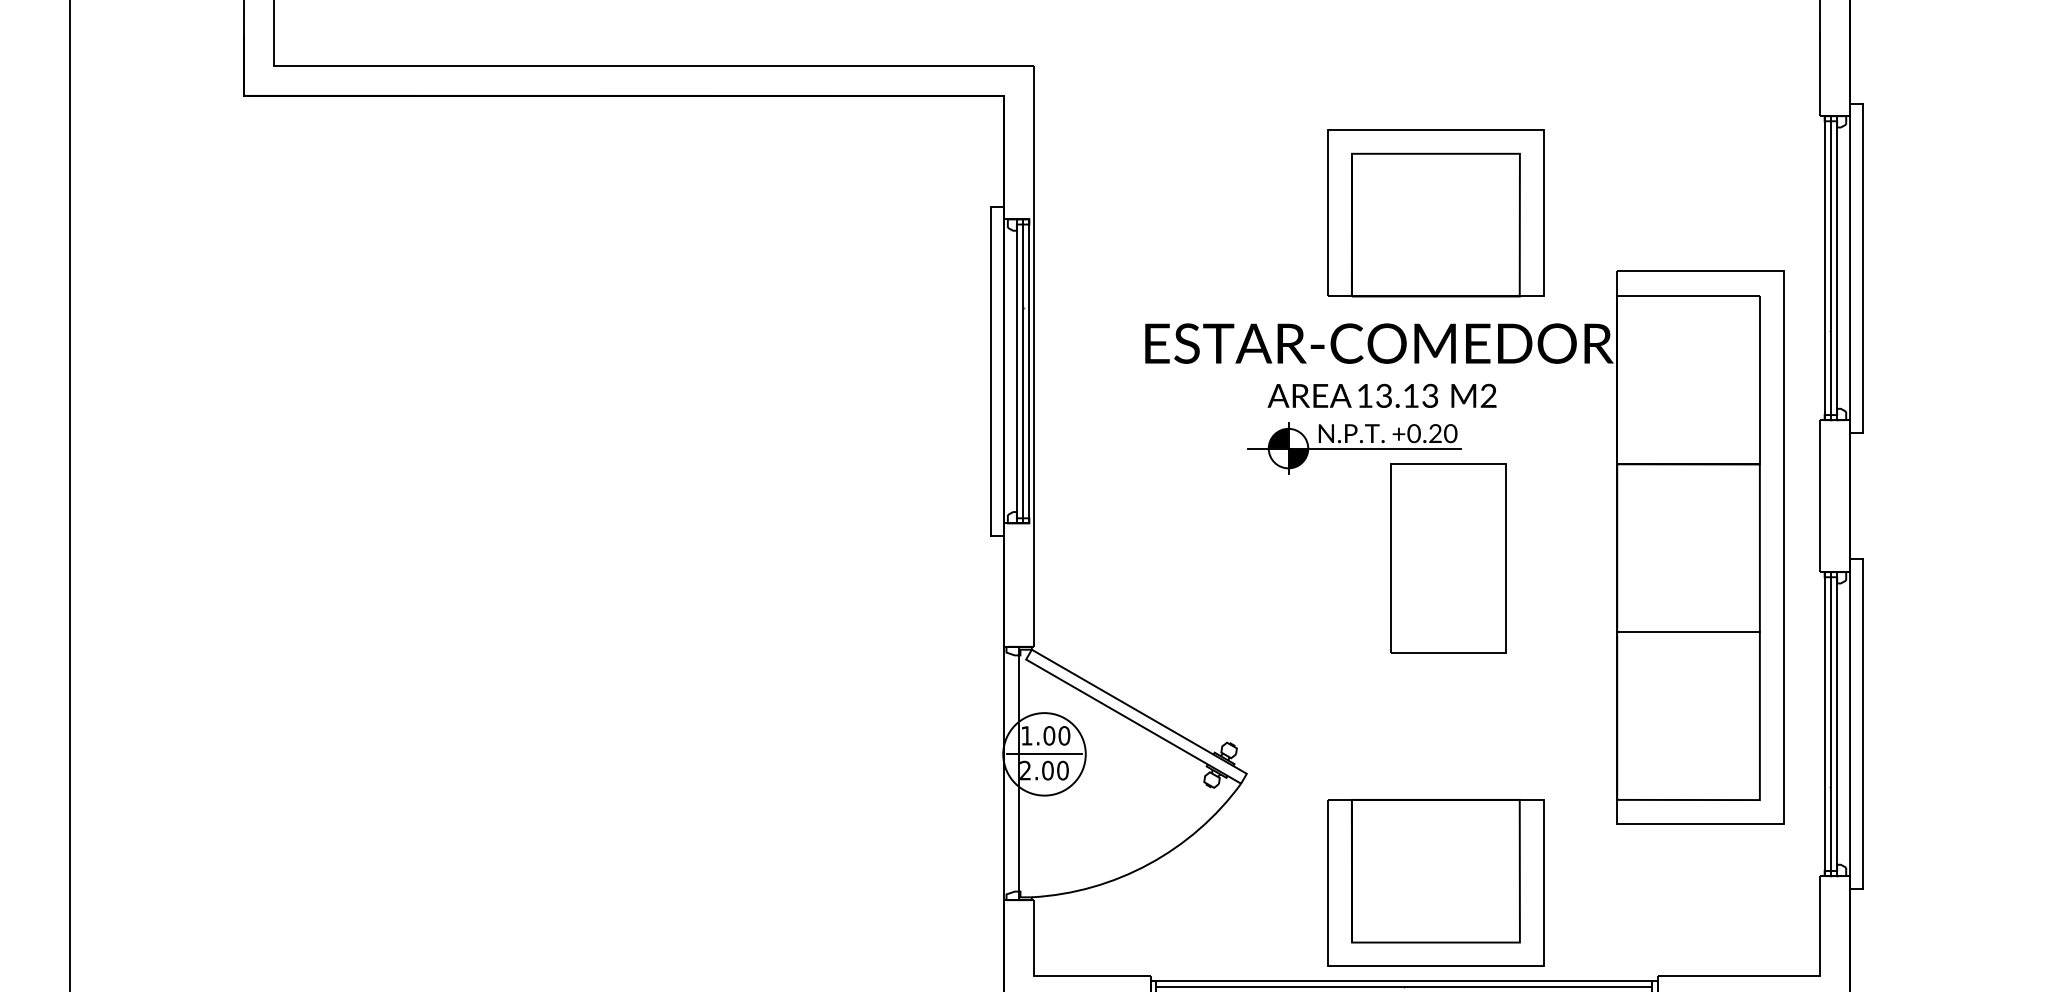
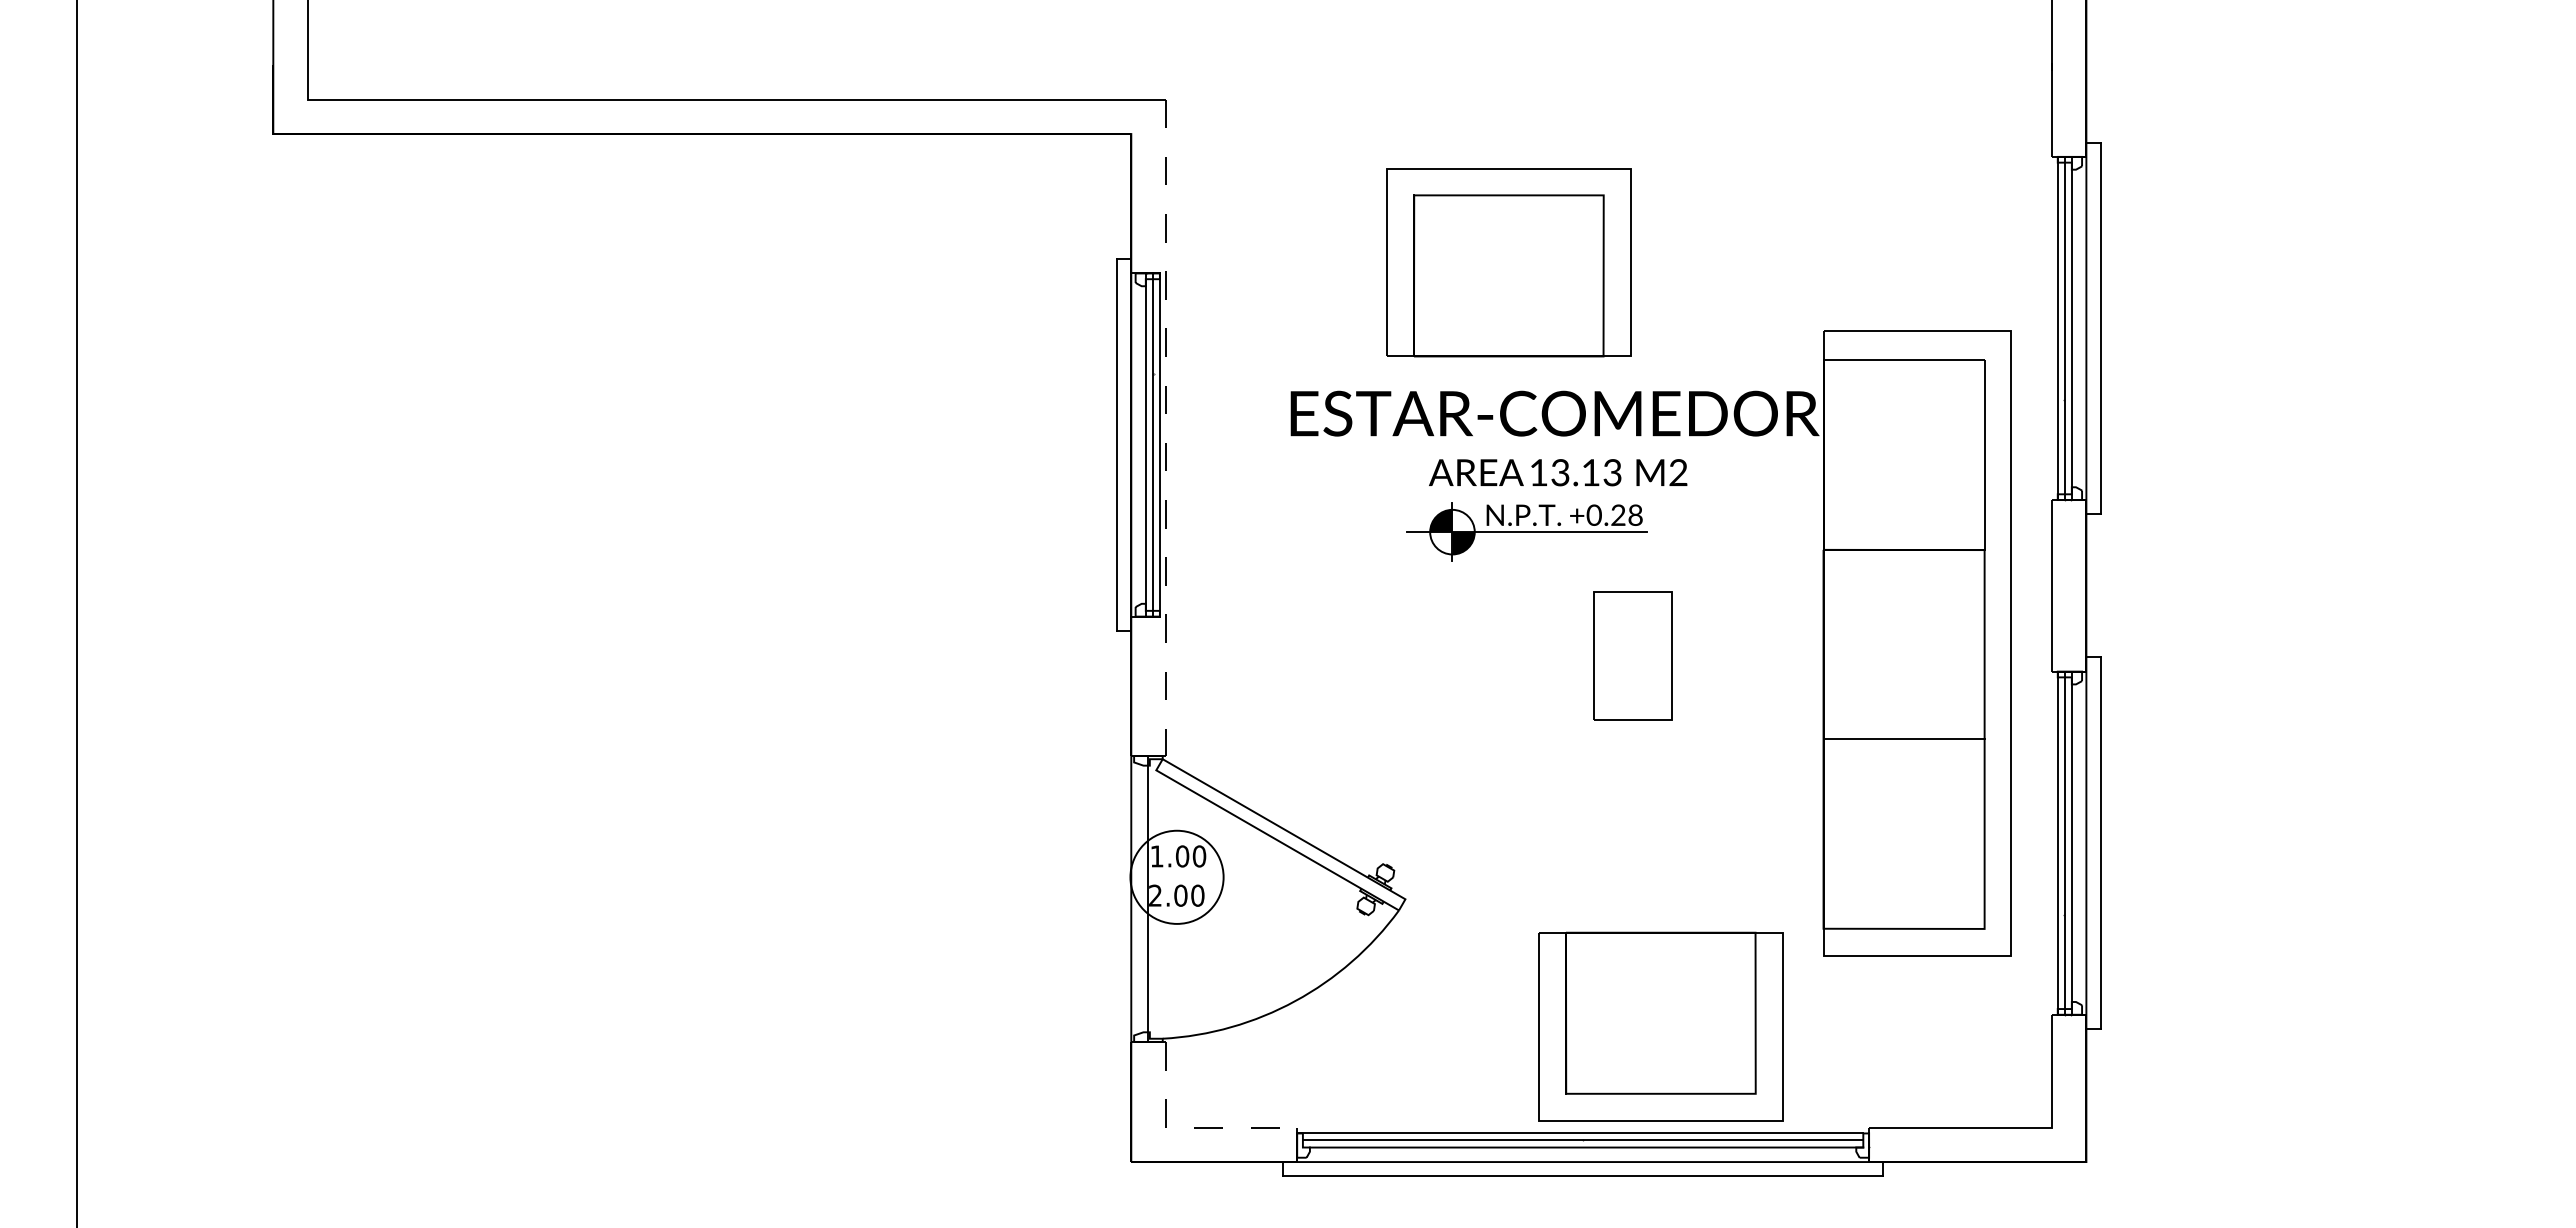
part: (1435, 213) -> (1508, 262), moved
line: (1034, 356) -> (1165, 428), solid -> dashed
text: (1450, 433) -> (1635, 515), +0.20 -> +0.28
part: (1447, 557) -> (1632, 655), size x0.6
line: (1044, 754) -> (1176, 877), removed
part: (1435, 882) -> (1660, 1026), moved
line: (1054, 975) -> (1188, 1127), solid -> dashed

